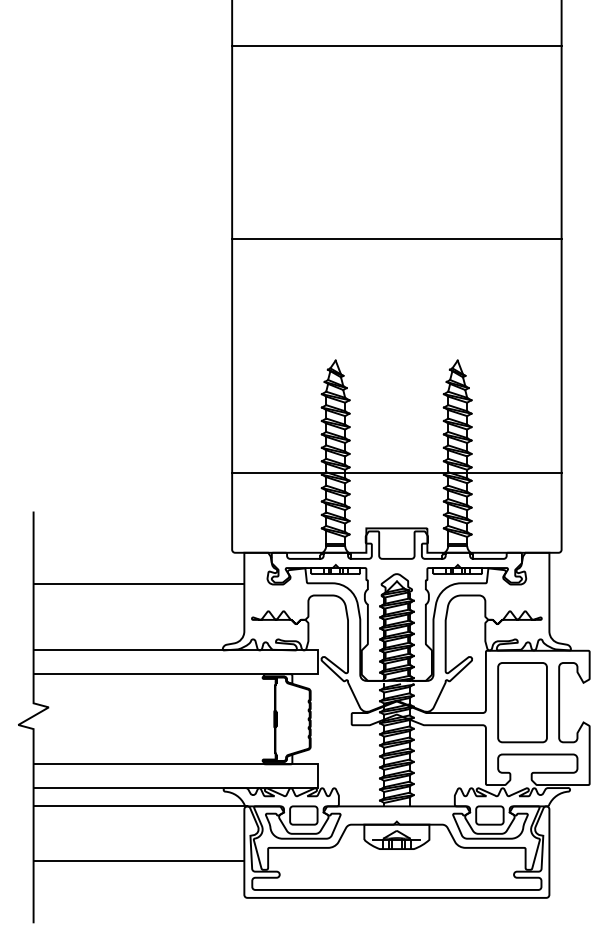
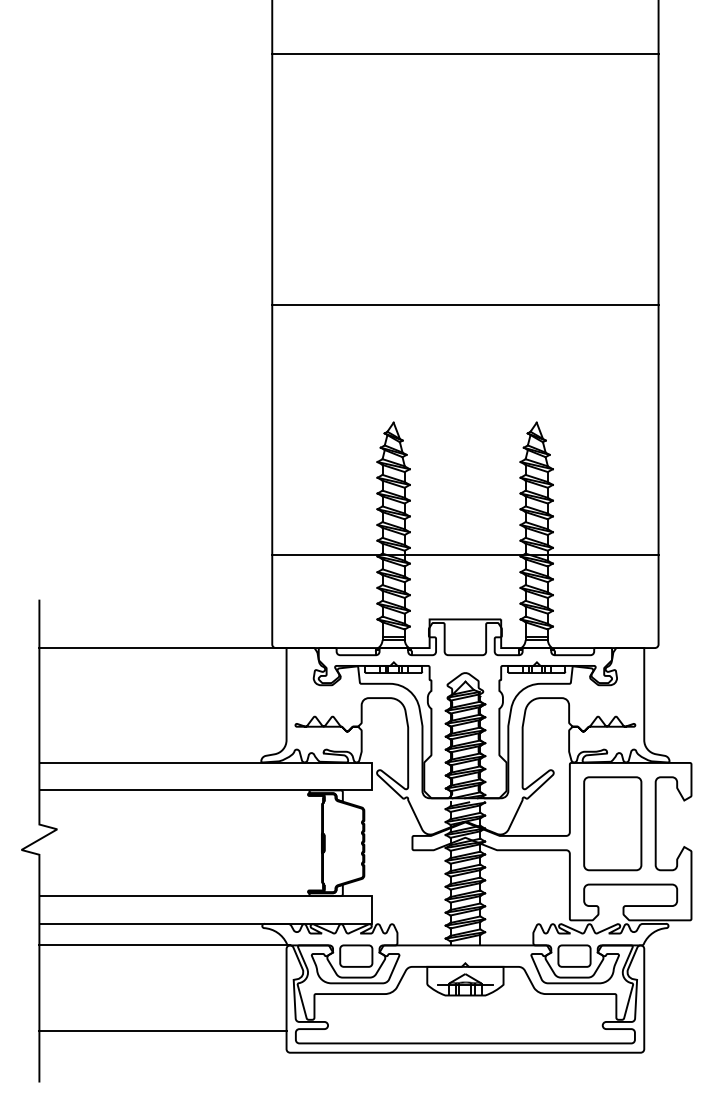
line: (396, 239) -> (465, 304), moved
line: (138, 584) -> (162, 648), moved
line: (138, 861) -> (162, 1031), moved

